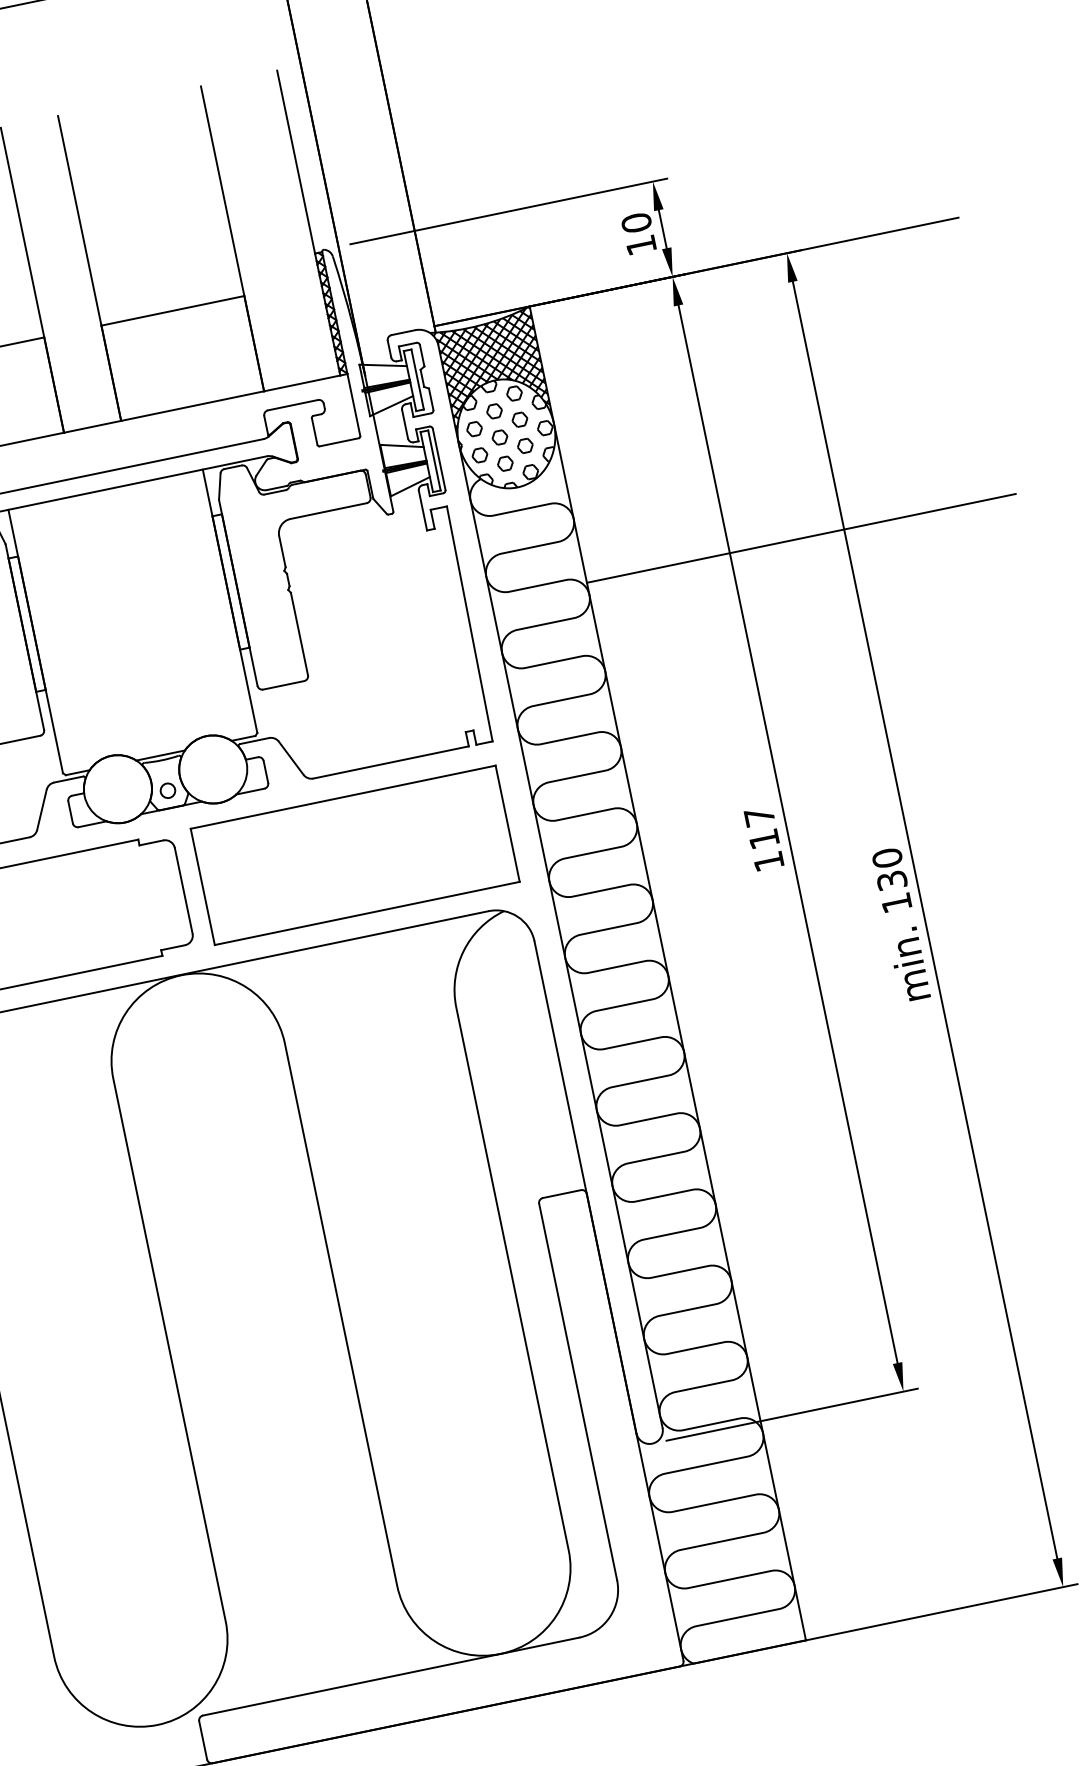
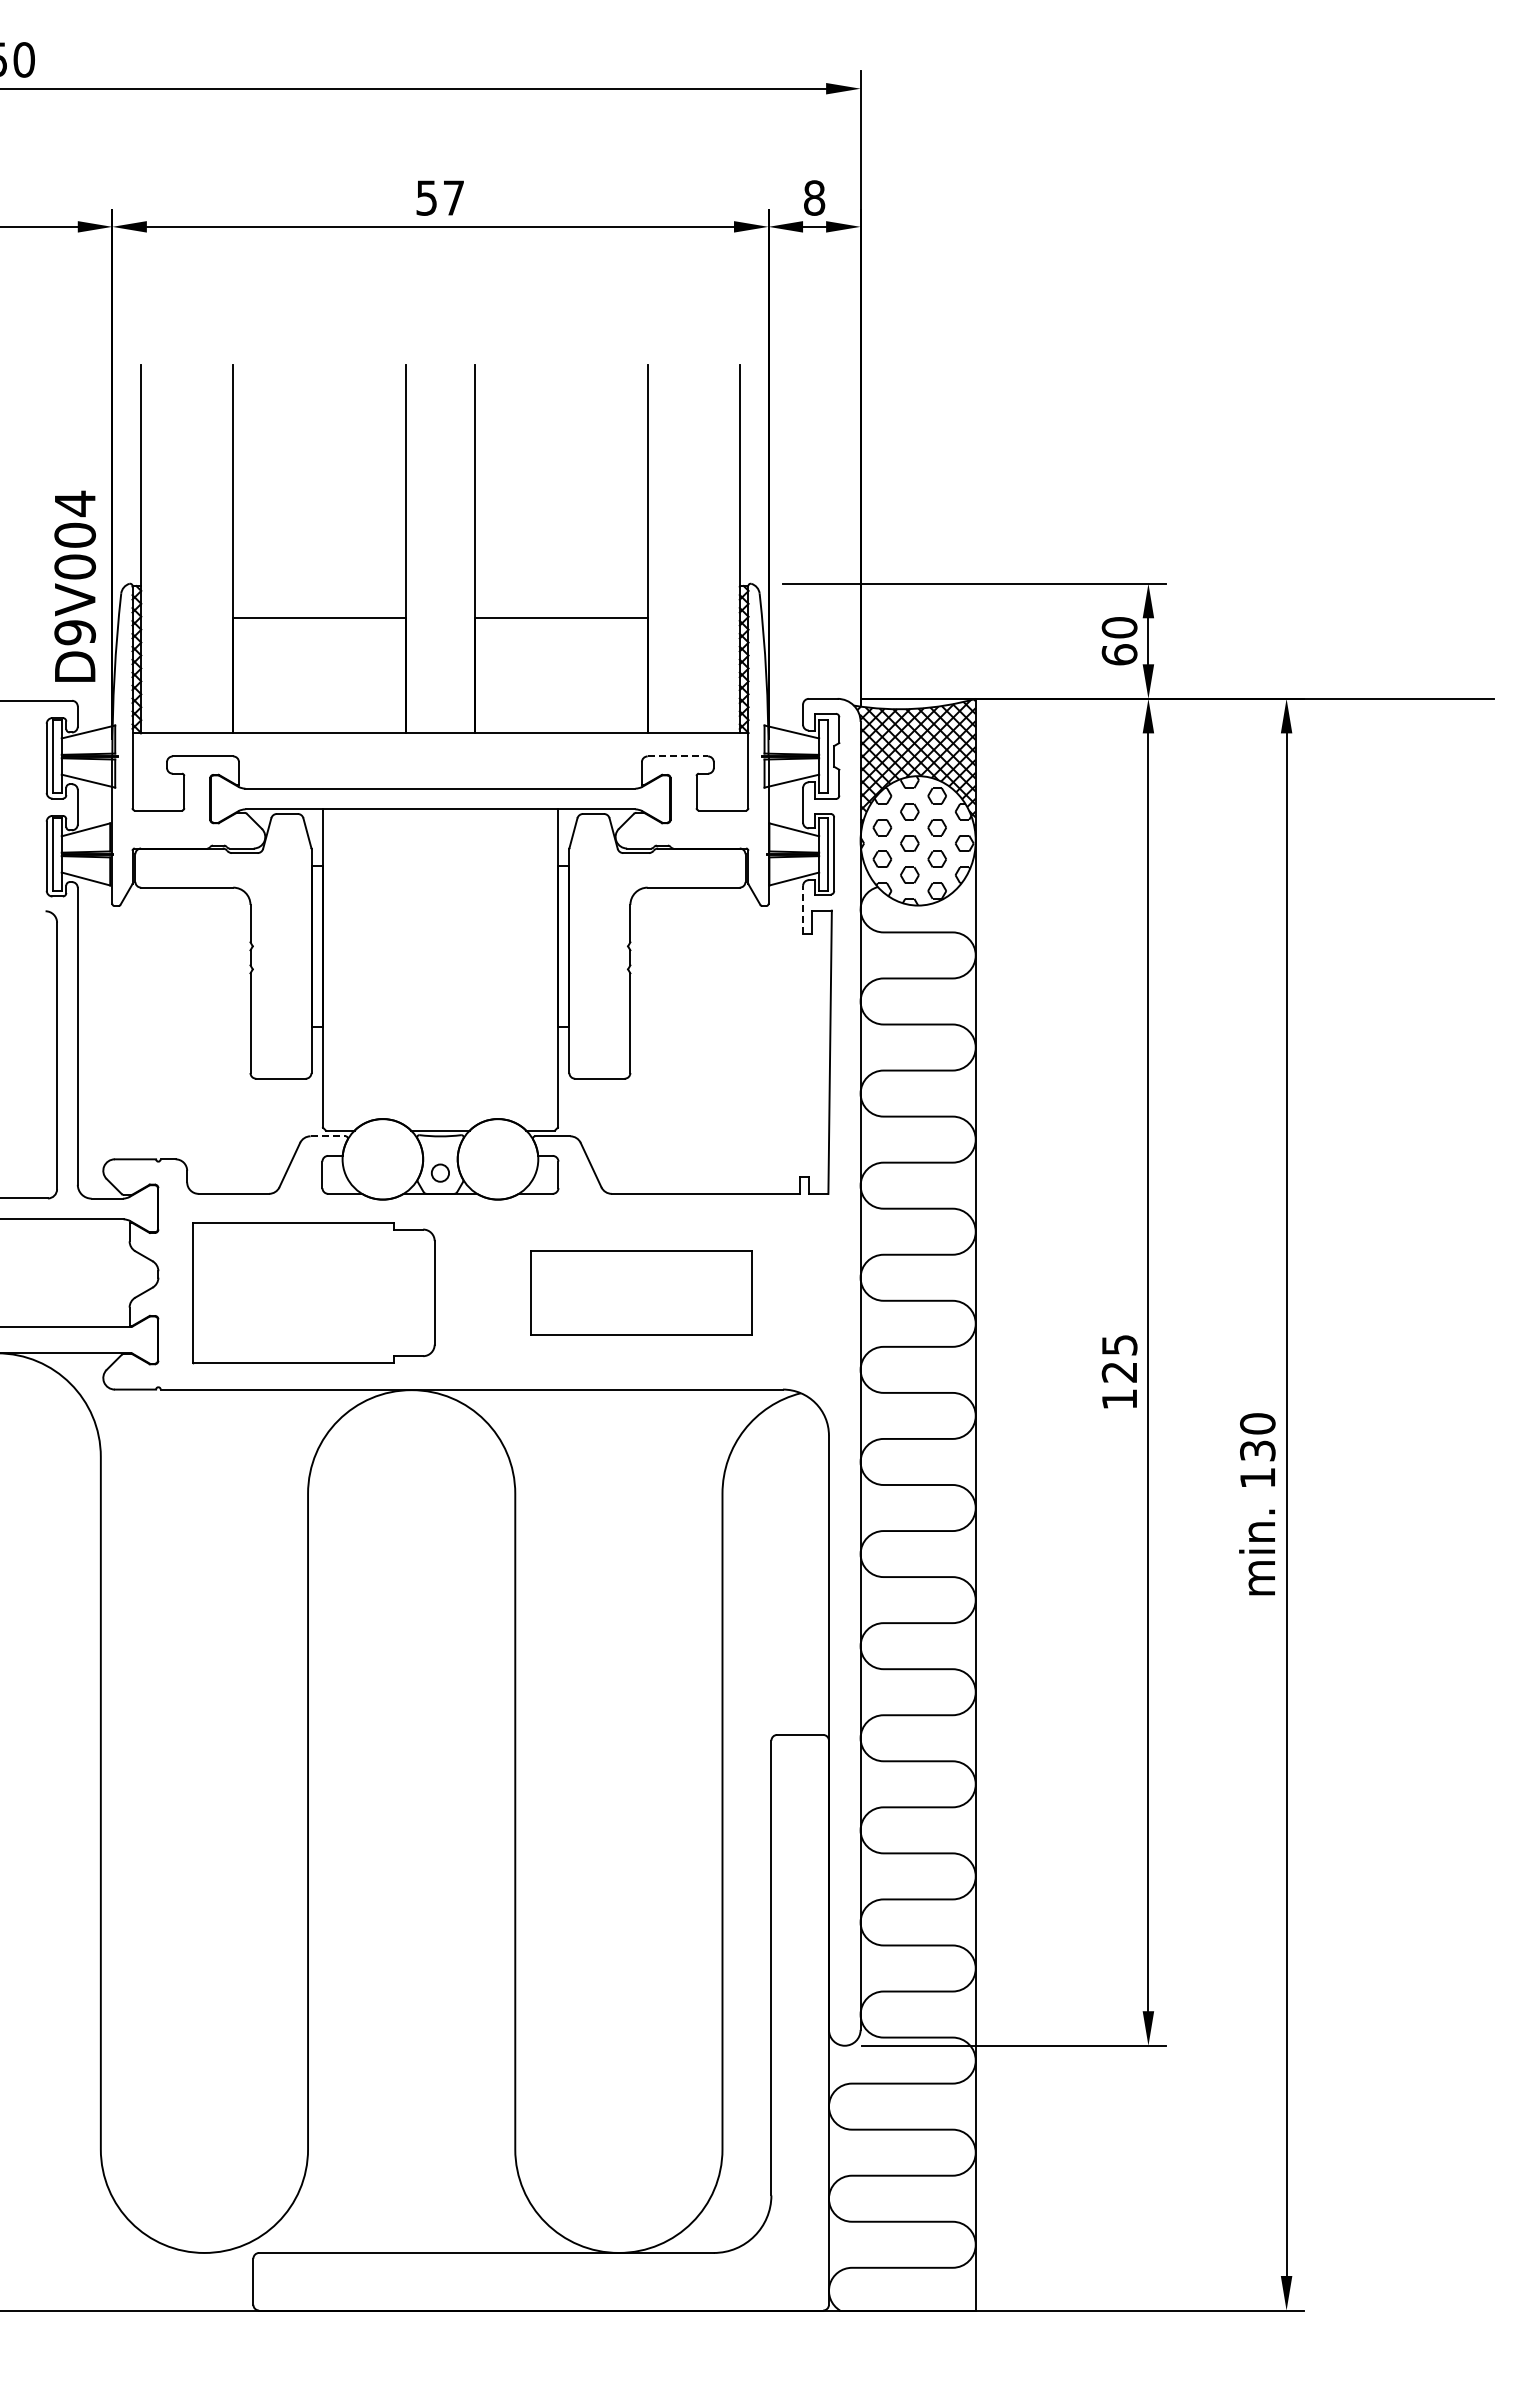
text: (641, 245) -> (1119, 654), 10 -> 60
line: (293, 405) -> (678, 756), solid -> dashed
line: (423, 510) -> (803, 909), solid -> dashed
line: (801, 538) -> (1234, 1032), removed
line: (69, 779) -> (328, 1136), solid -> dashed
text: (761, 827) -> (1119, 1358), 117 -> 125
part: (354, 855) -> (641, 1292), size x0.6

